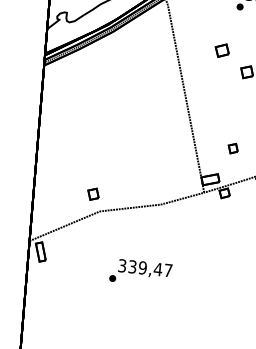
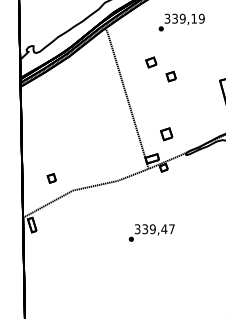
part: (232, 147) -> (166, 133), size x1.6
part: (93, 194) -> (51, 178), moved
text: (140, 272) -> (151, 232), moved

